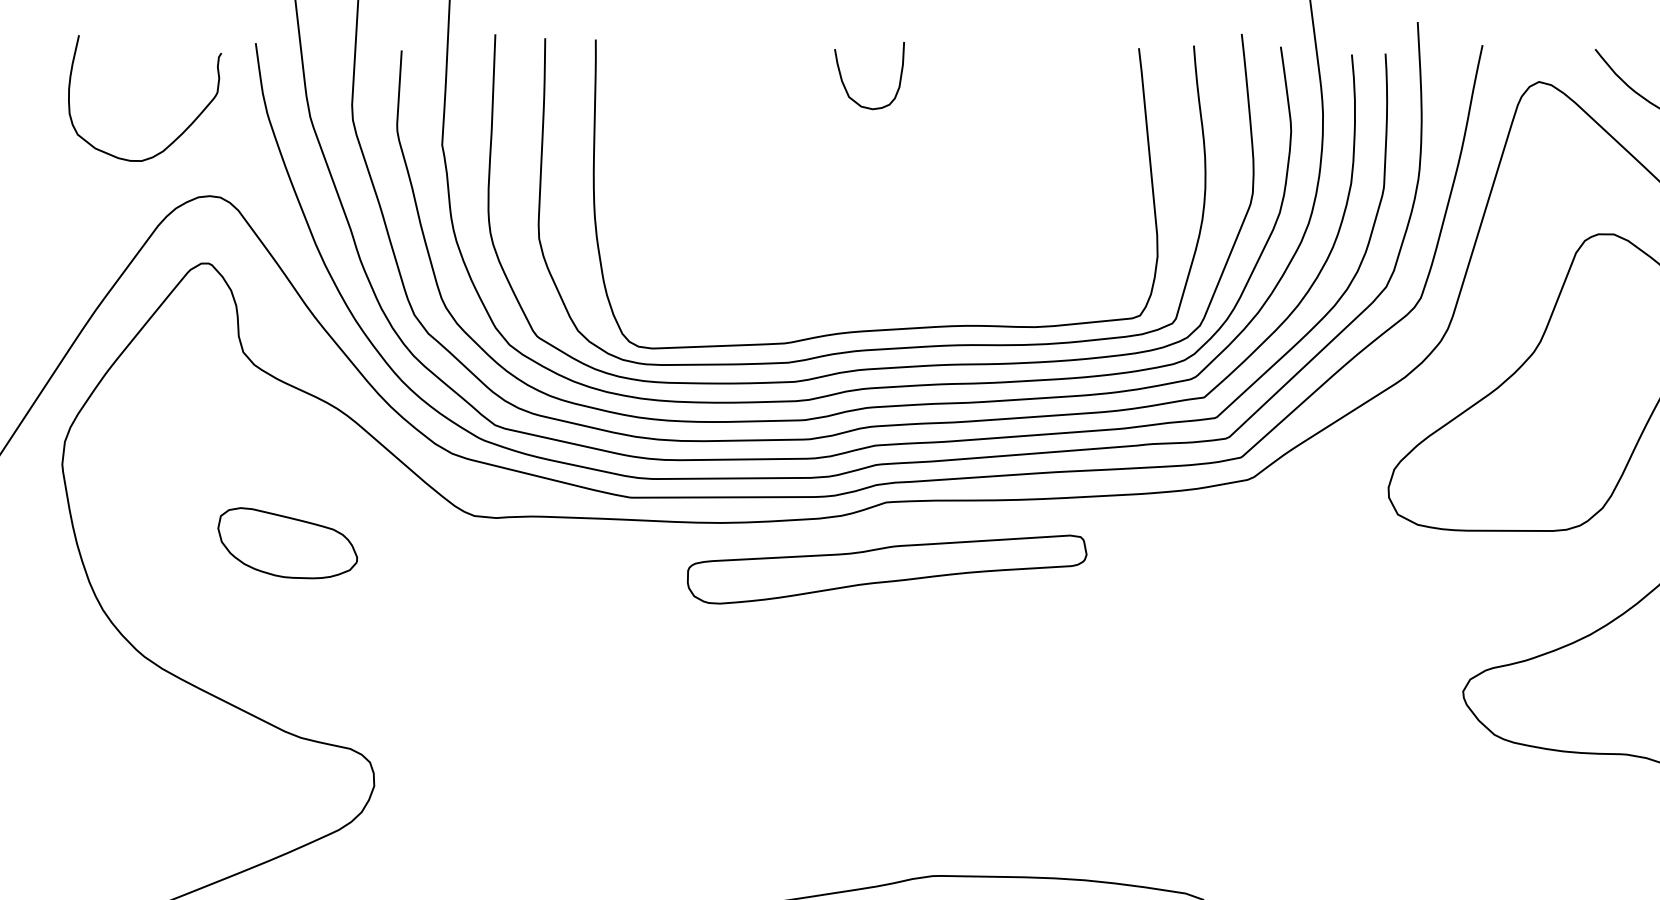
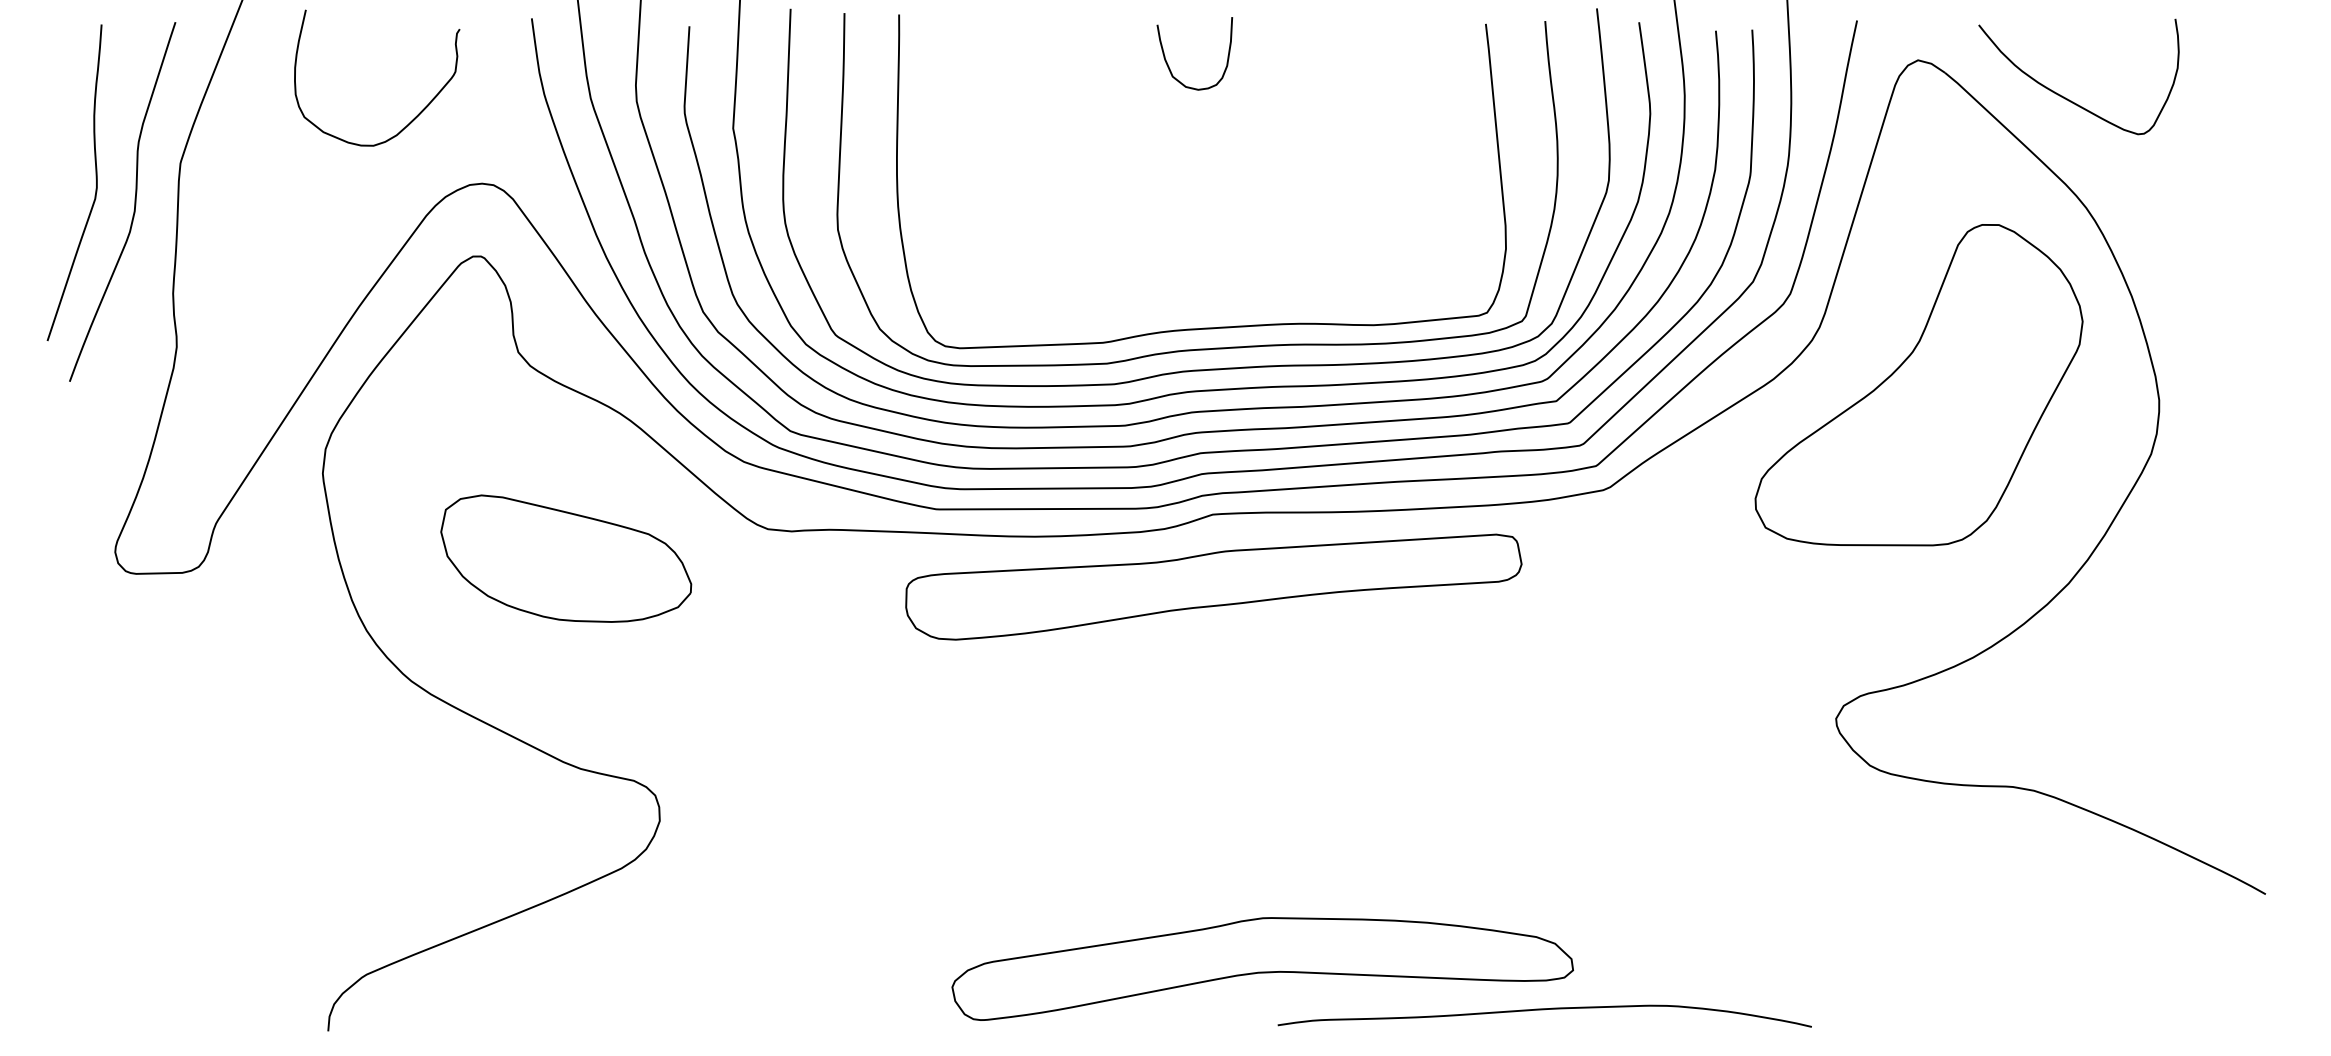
curve: (181, 133) -> (416, 115), moved
part: (287, 543) -> (566, 558), size x1.67
part: (886, 569) -> (1213, 586), size x1.43

